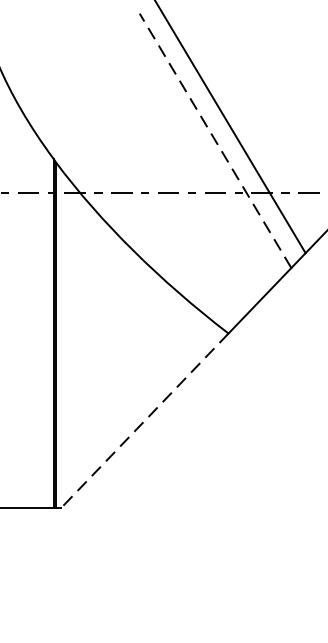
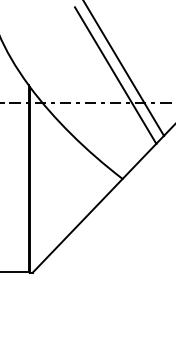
line: (215, 140) -> (115, 75), dashed -> solid
line: (144, 420) -> (77, 225), dashed -> solid

